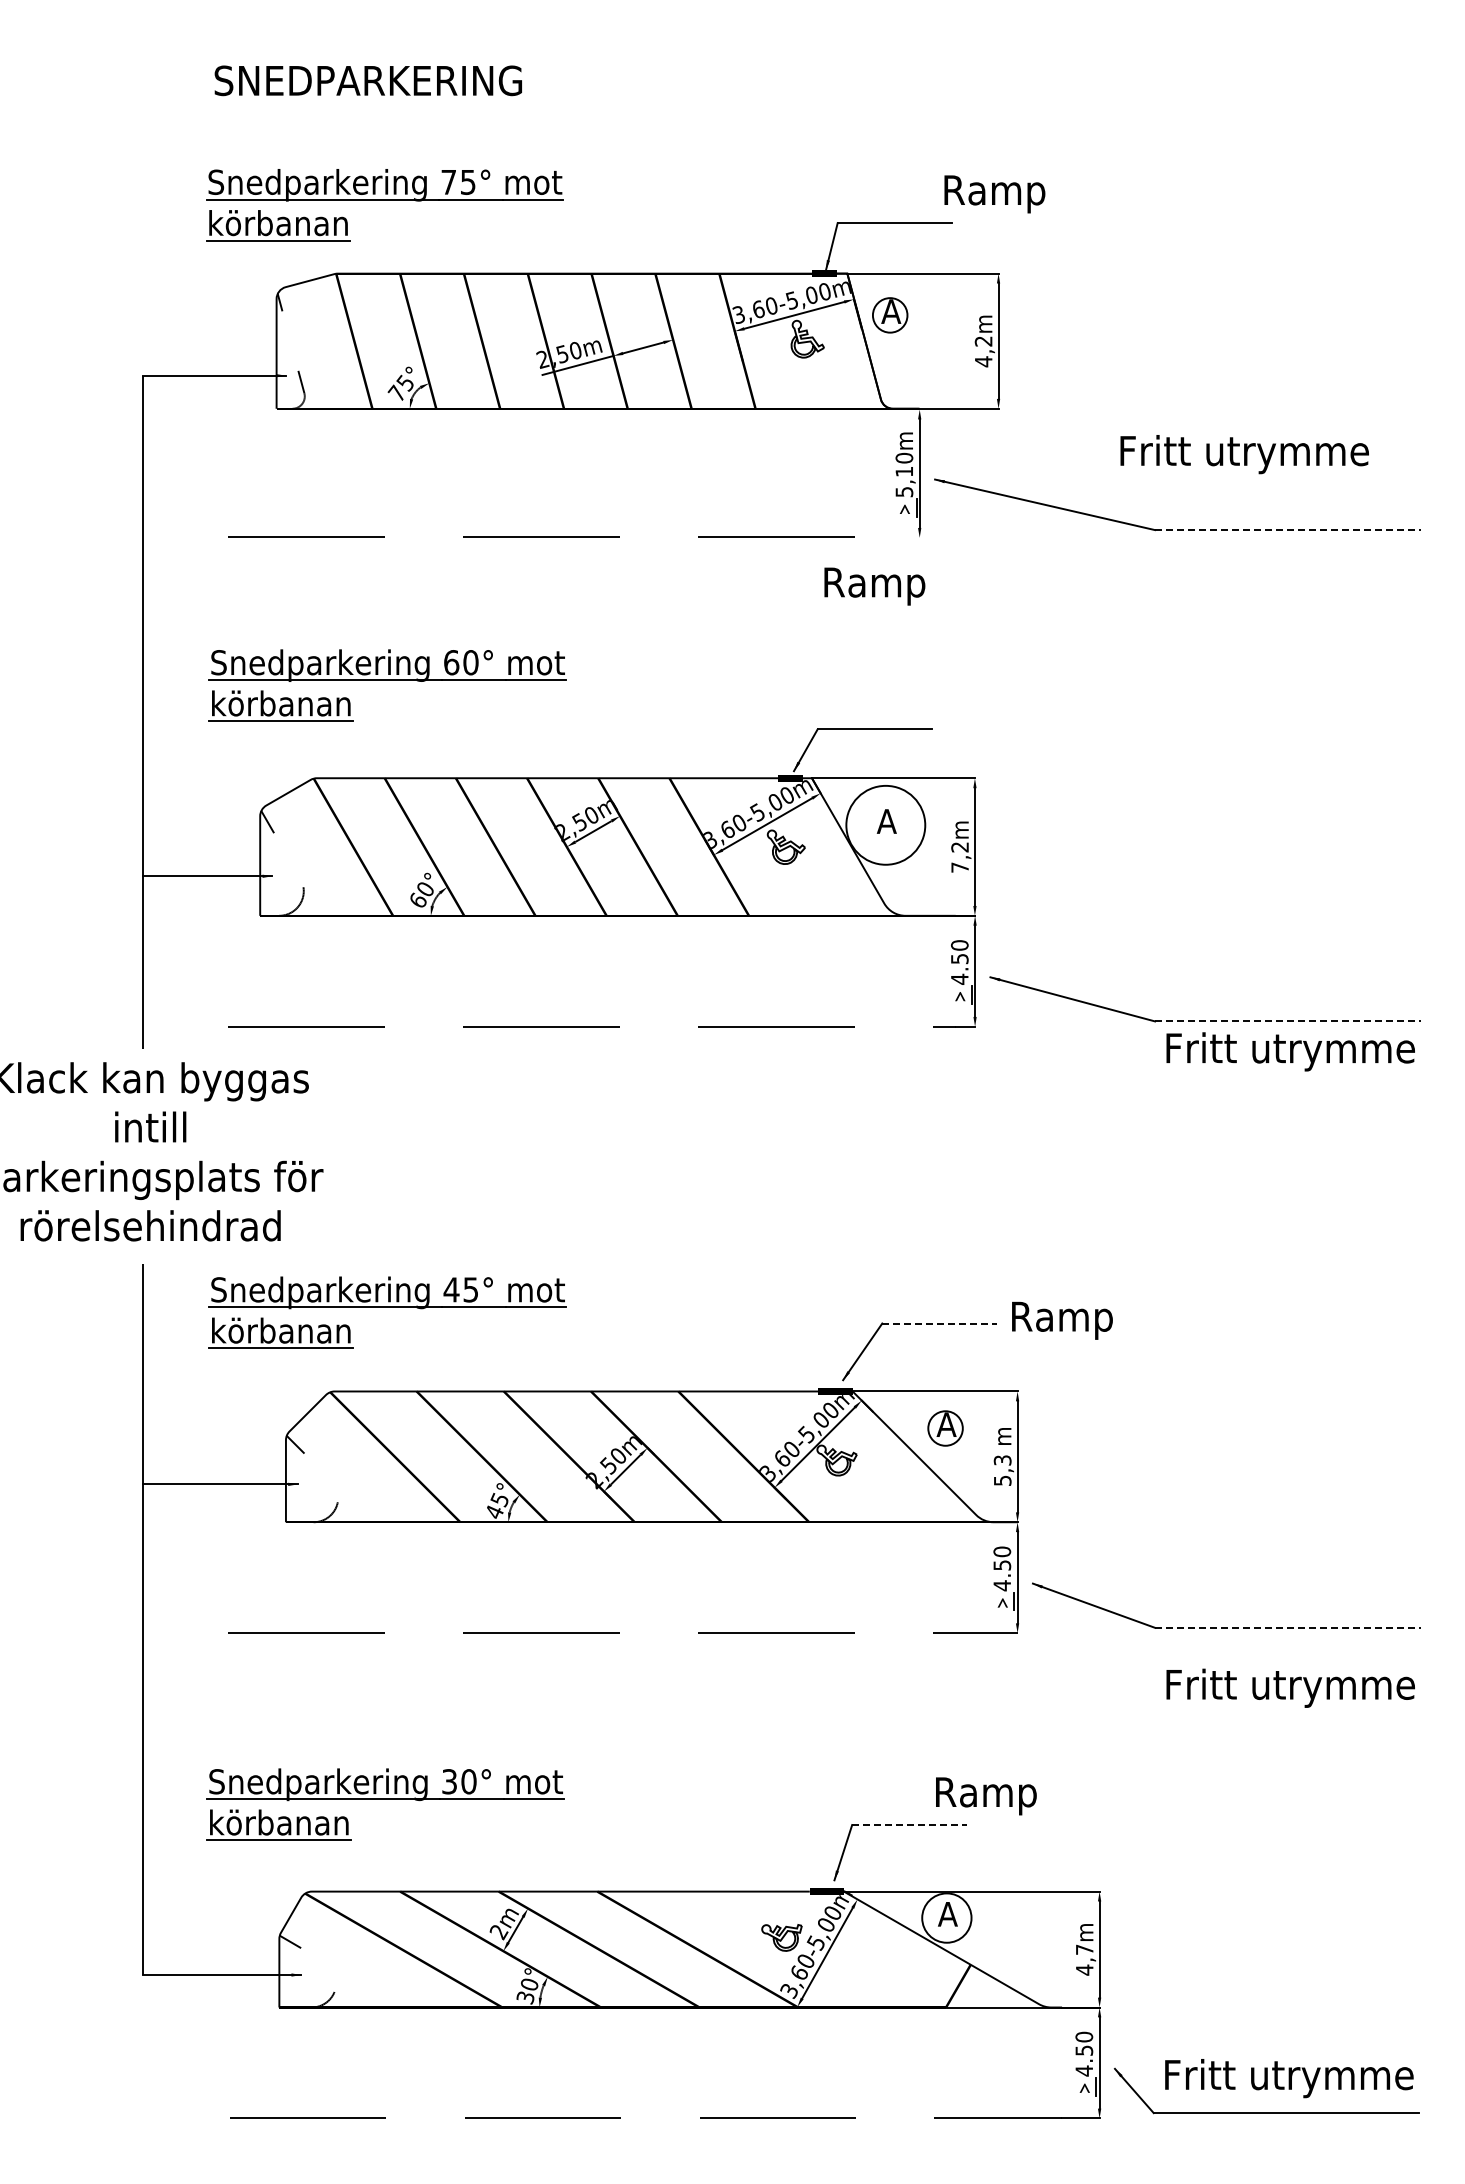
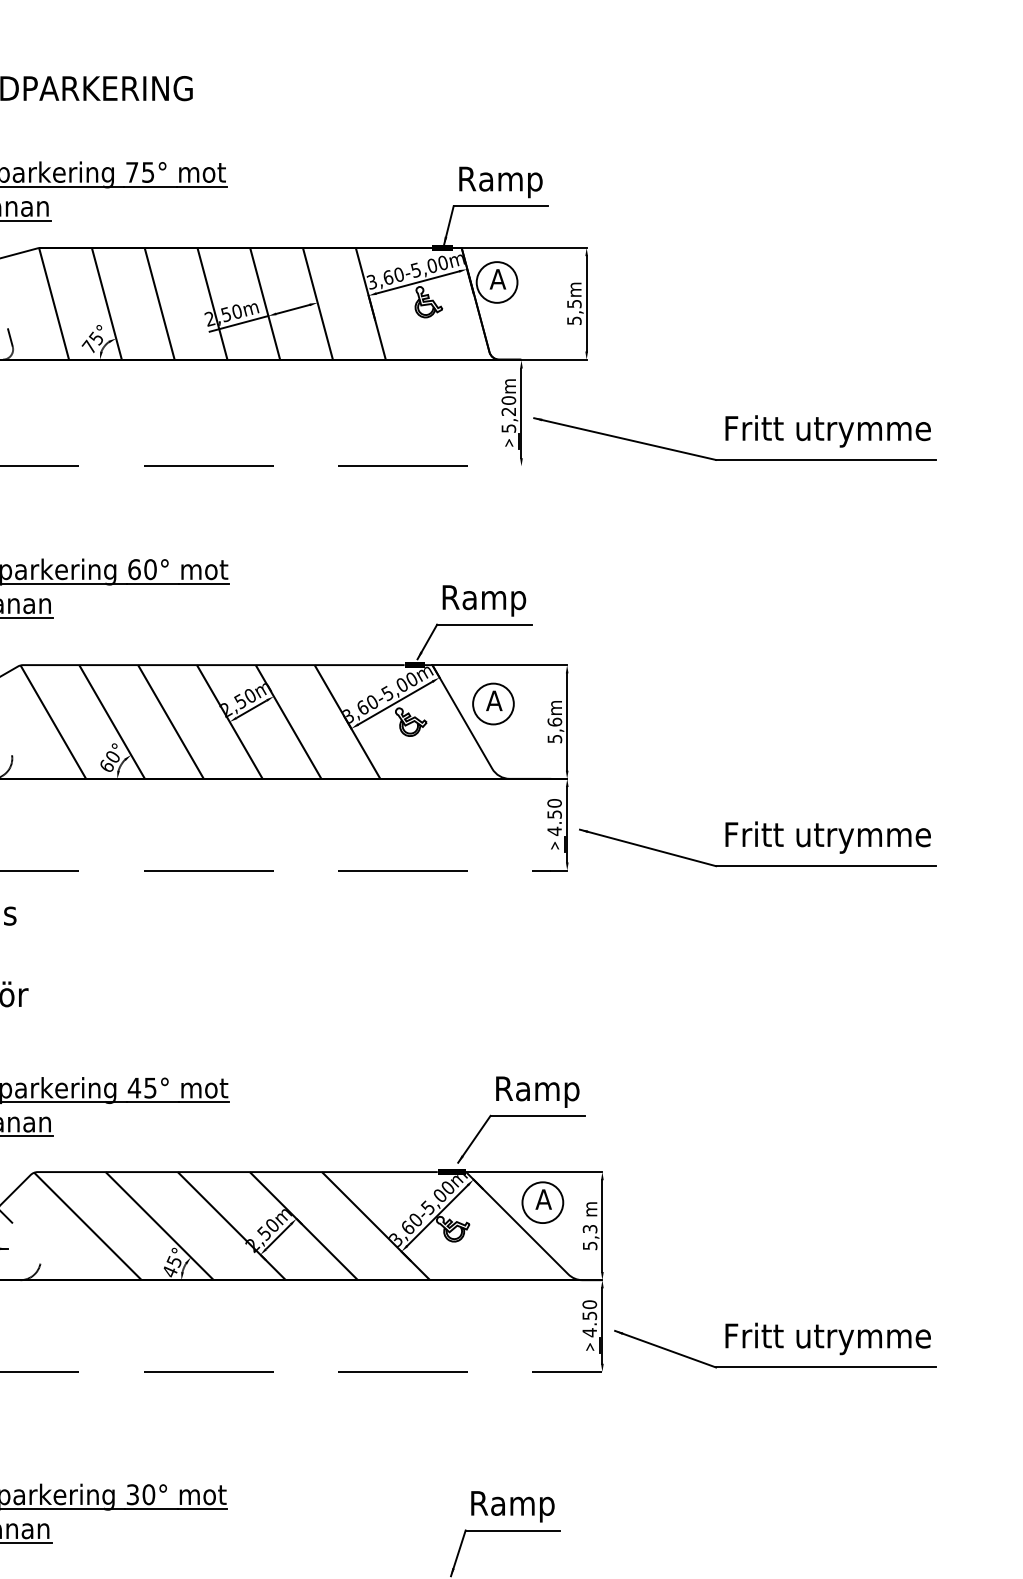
text: (994, 194) -> (500, 182), moved
circle: (889, 315) -> (496, 282), size x1.43
text: (983, 351) -> (574, 312), 4,2m -> 5,5m
text: (1244, 454) -> (828, 431), moved
text: (903, 471) -> (508, 411), 5,10m -> 5,20m
line: (1287, 530) -> (825, 460), dashed -> solid
text: (874, 586) -> (484, 600), moved
circle: (885, 824) -> (493, 703), size x0.62
text: (959, 856) -> (554, 729), 7,2m -> 5,6m
line: (1287, 1021) -> (825, 866), dashed -> solid
text: (1290, 1051) -> (828, 837), moved
text: (1062, 1320) -> (537, 1091), moved
line: (940, 1323) -> (538, 1115), dashed -> solid
circle: (945, 1428) -> (542, 1202), size x1.43
line: (1287, 1627) -> (825, 1367), dashed -> solid
text: (1290, 1687) -> (828, 1338), moved
text: (986, 1796) -> (513, 1506), moved
line: (909, 1825) -> (513, 1530), dashed -> solid

